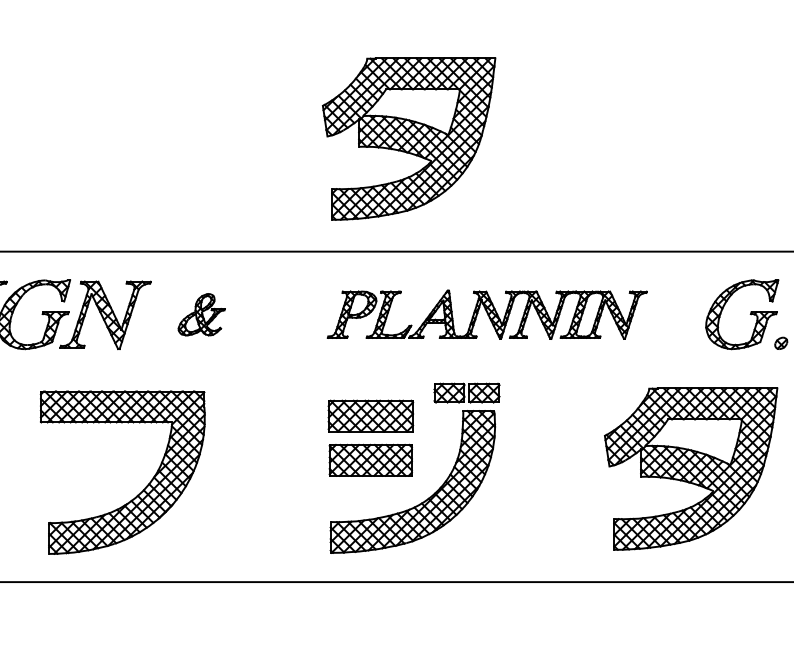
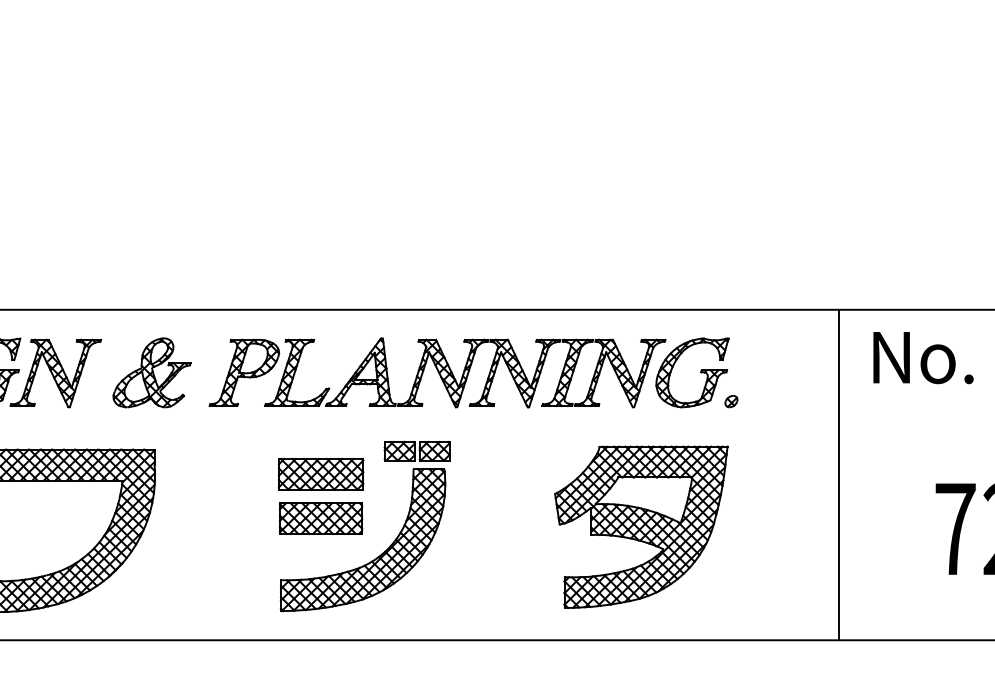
part: (409, 138) -> (359, 196), removed
part: (201, 314) -> (151, 372), size x1.67
part: (487, 314) -> (437, 372), size x1.43

